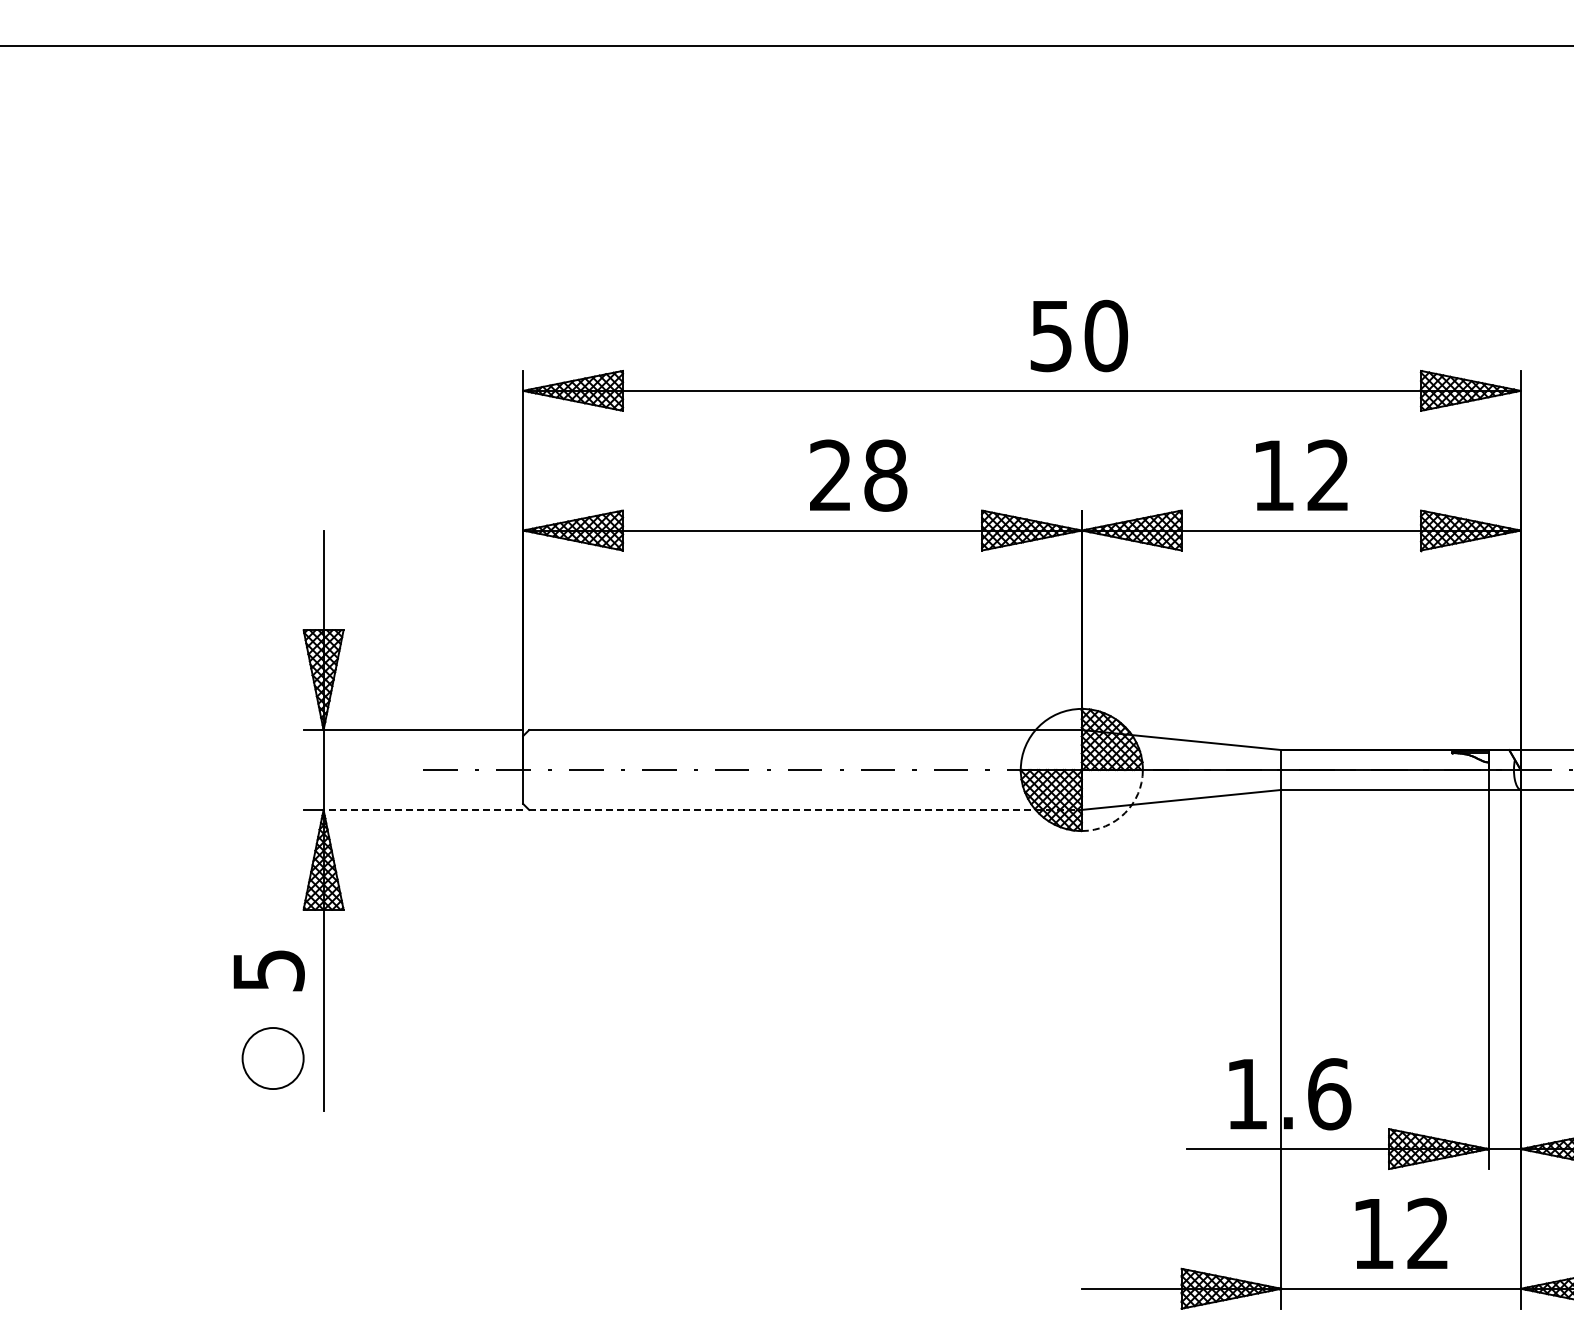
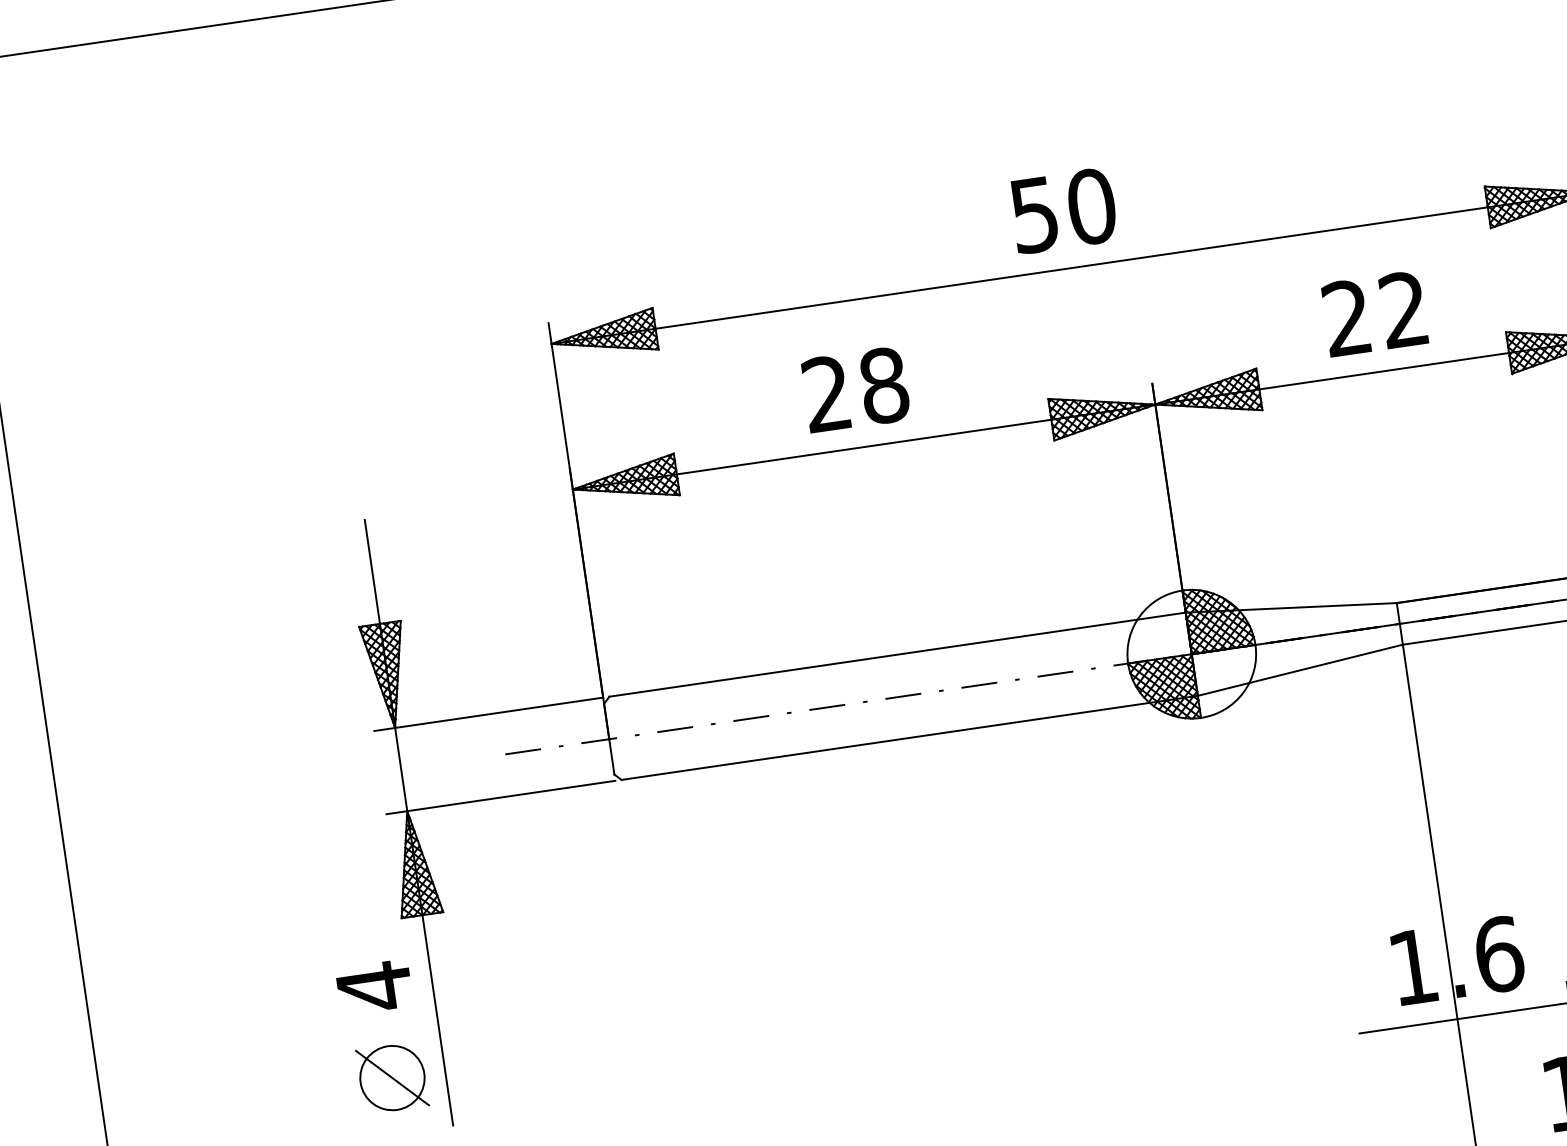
text: (1078, 335) -> (1062, 210), moved
text: (1272, 474) -> (1345, 317), 12 -> 22
text: (858, 475) -> (855, 389), moved
line: (423, 809) -> (511, 795), dashed -> solid
line: (805, 809) -> (909, 737), dashed -> solid
arc: (1125, 813) -> (1243, 692), dashed -> solid
text: (268, 970) -> (374, 987), 5 -> 4
line: (272, 1058) -> (391, 1078), added

